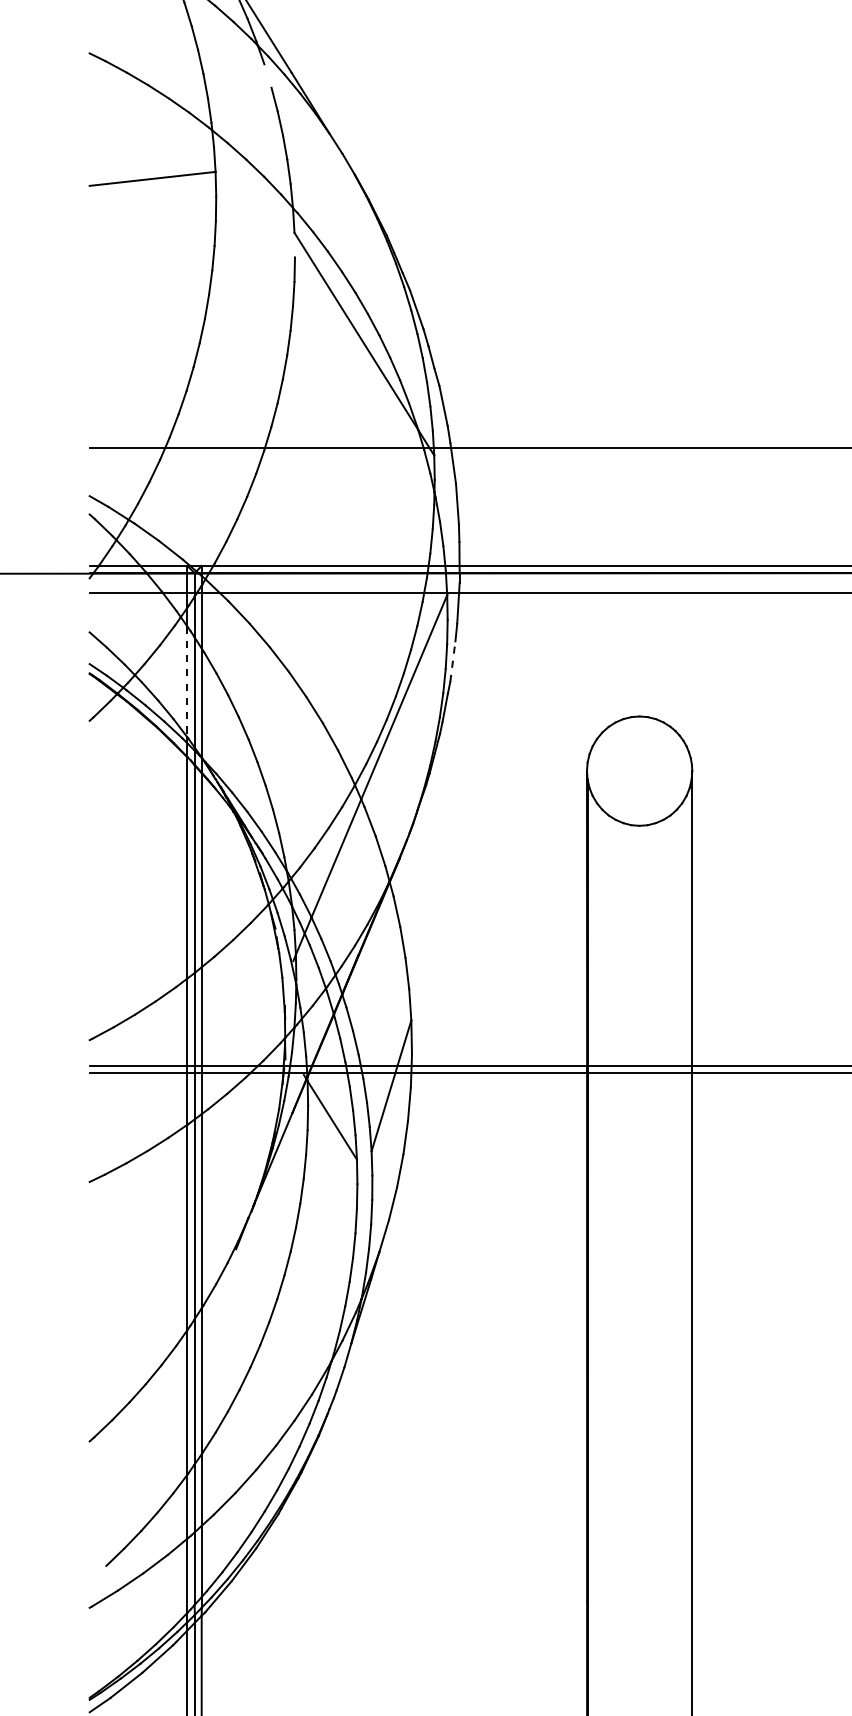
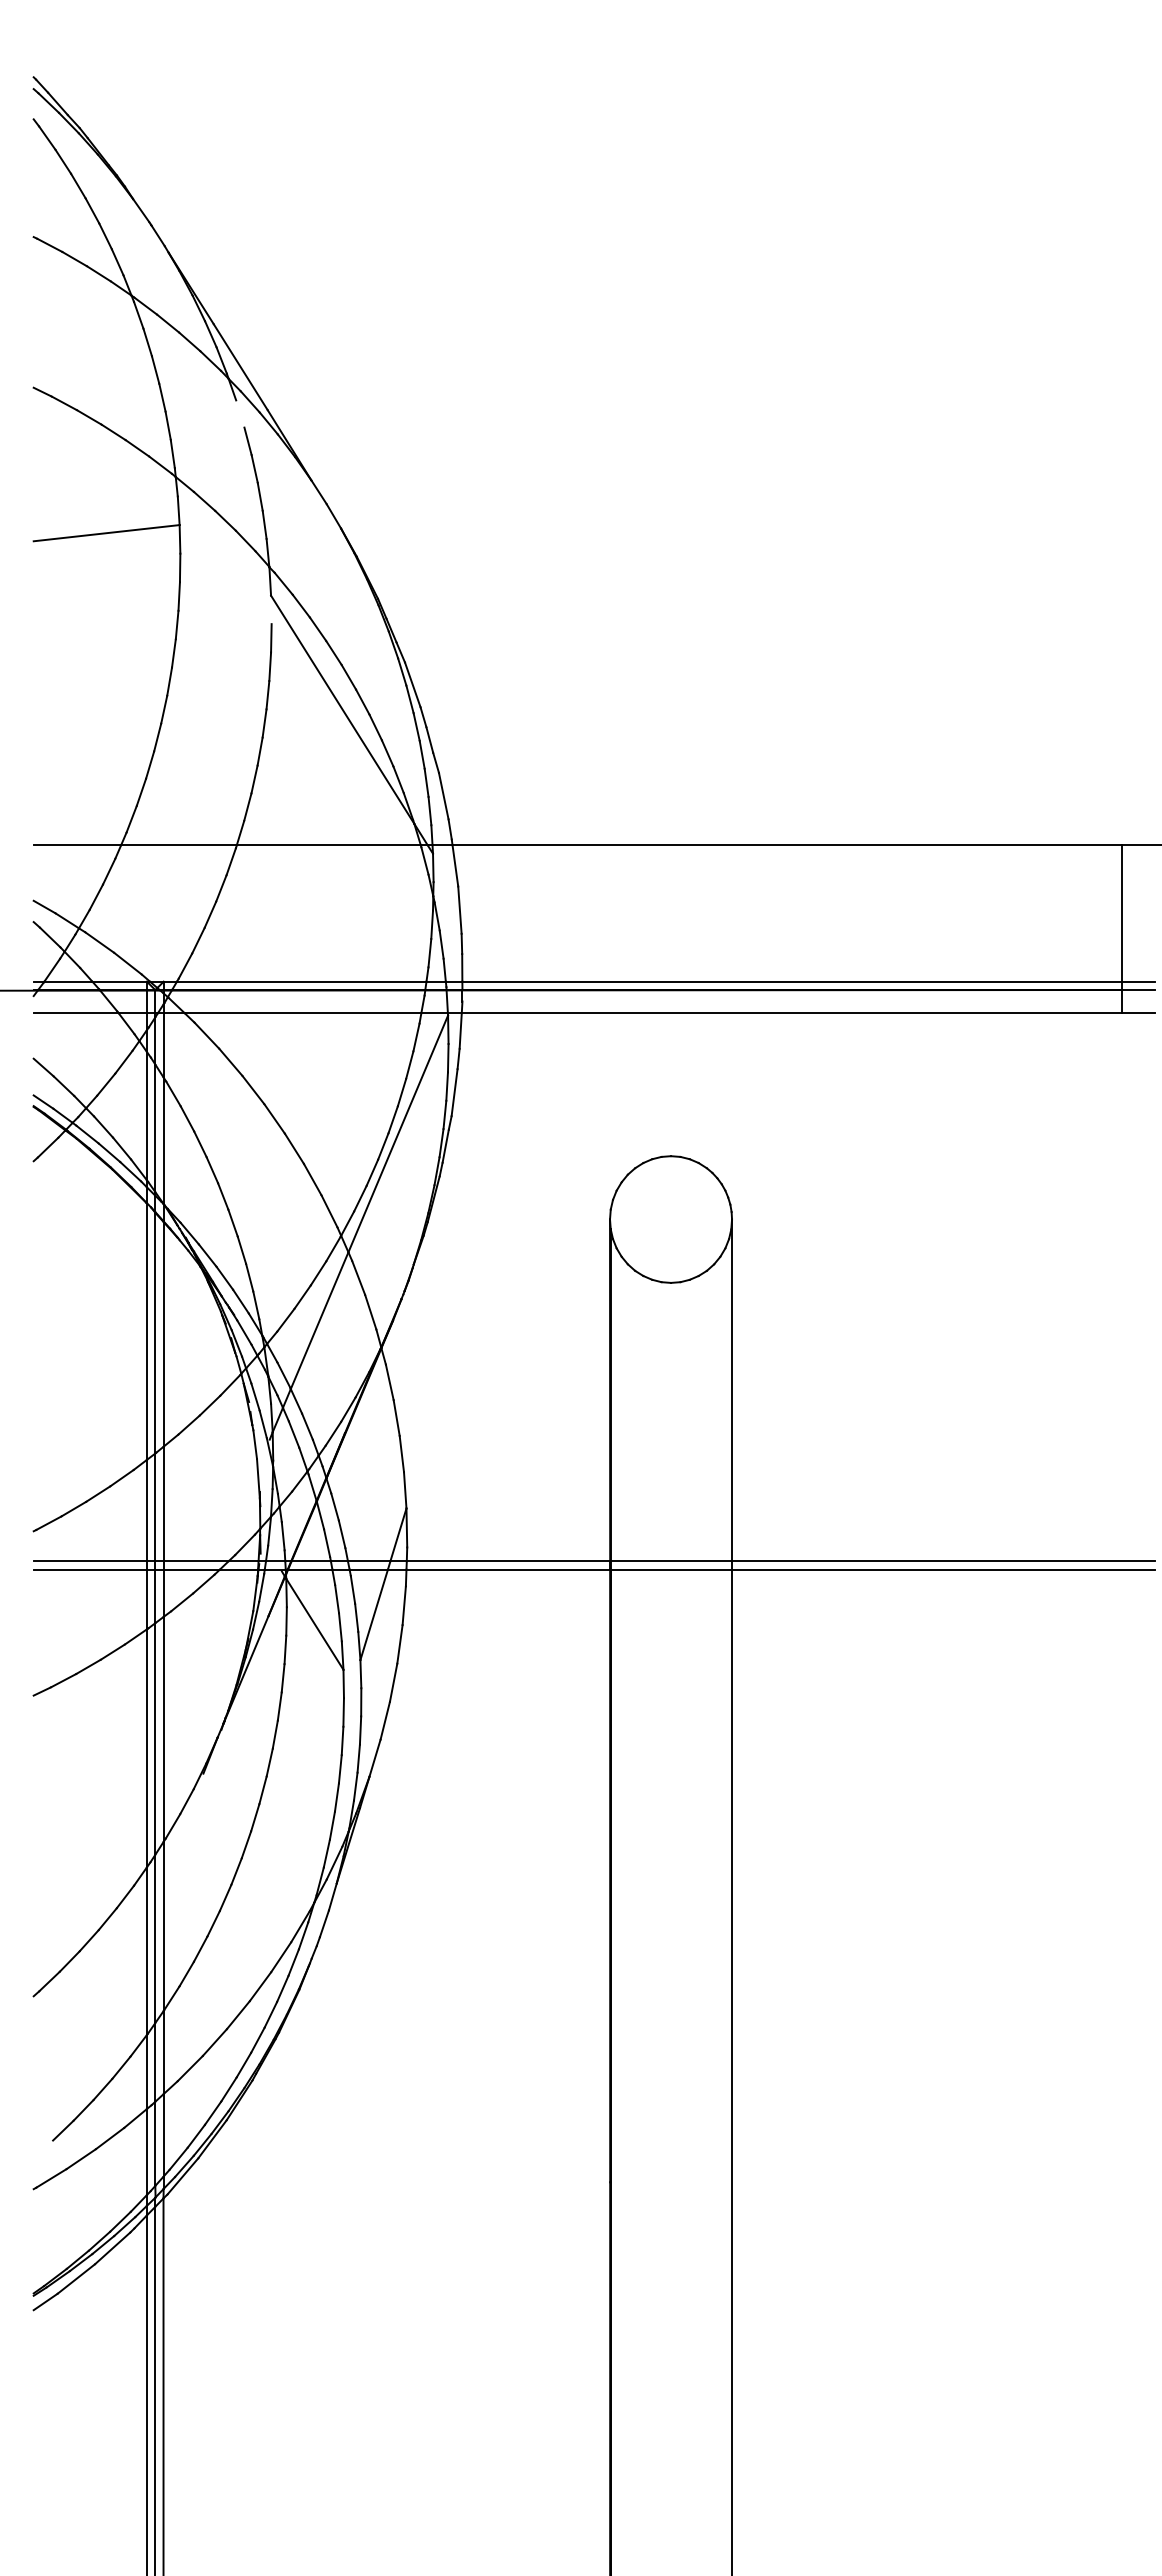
line: (452, 661) -> (454, 1092), dashed -> solid
line: (187, 682) -> (146, 1116), dashed -> solid

